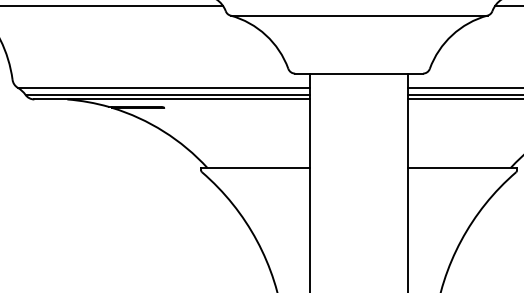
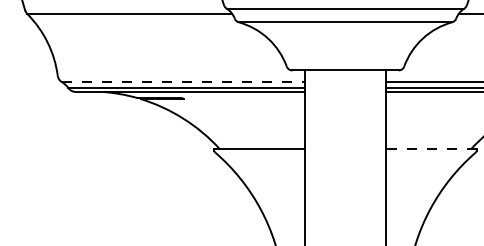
line: (165, 88) -> (184, 82), solid -> dashed
line: (461, 167) -> (430, 148), solid -> dashed

